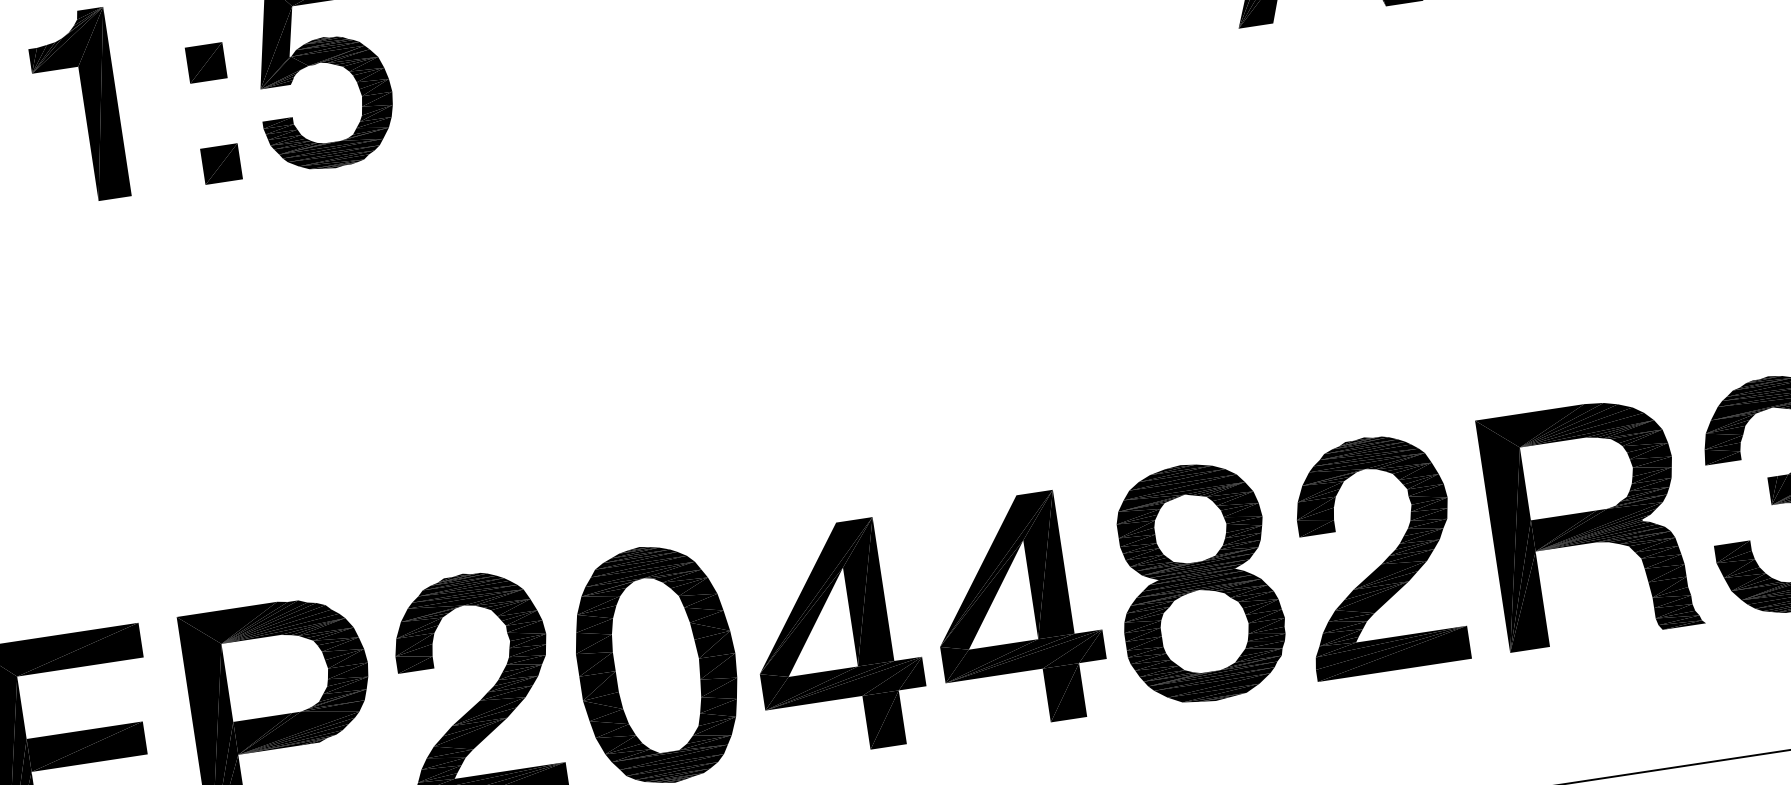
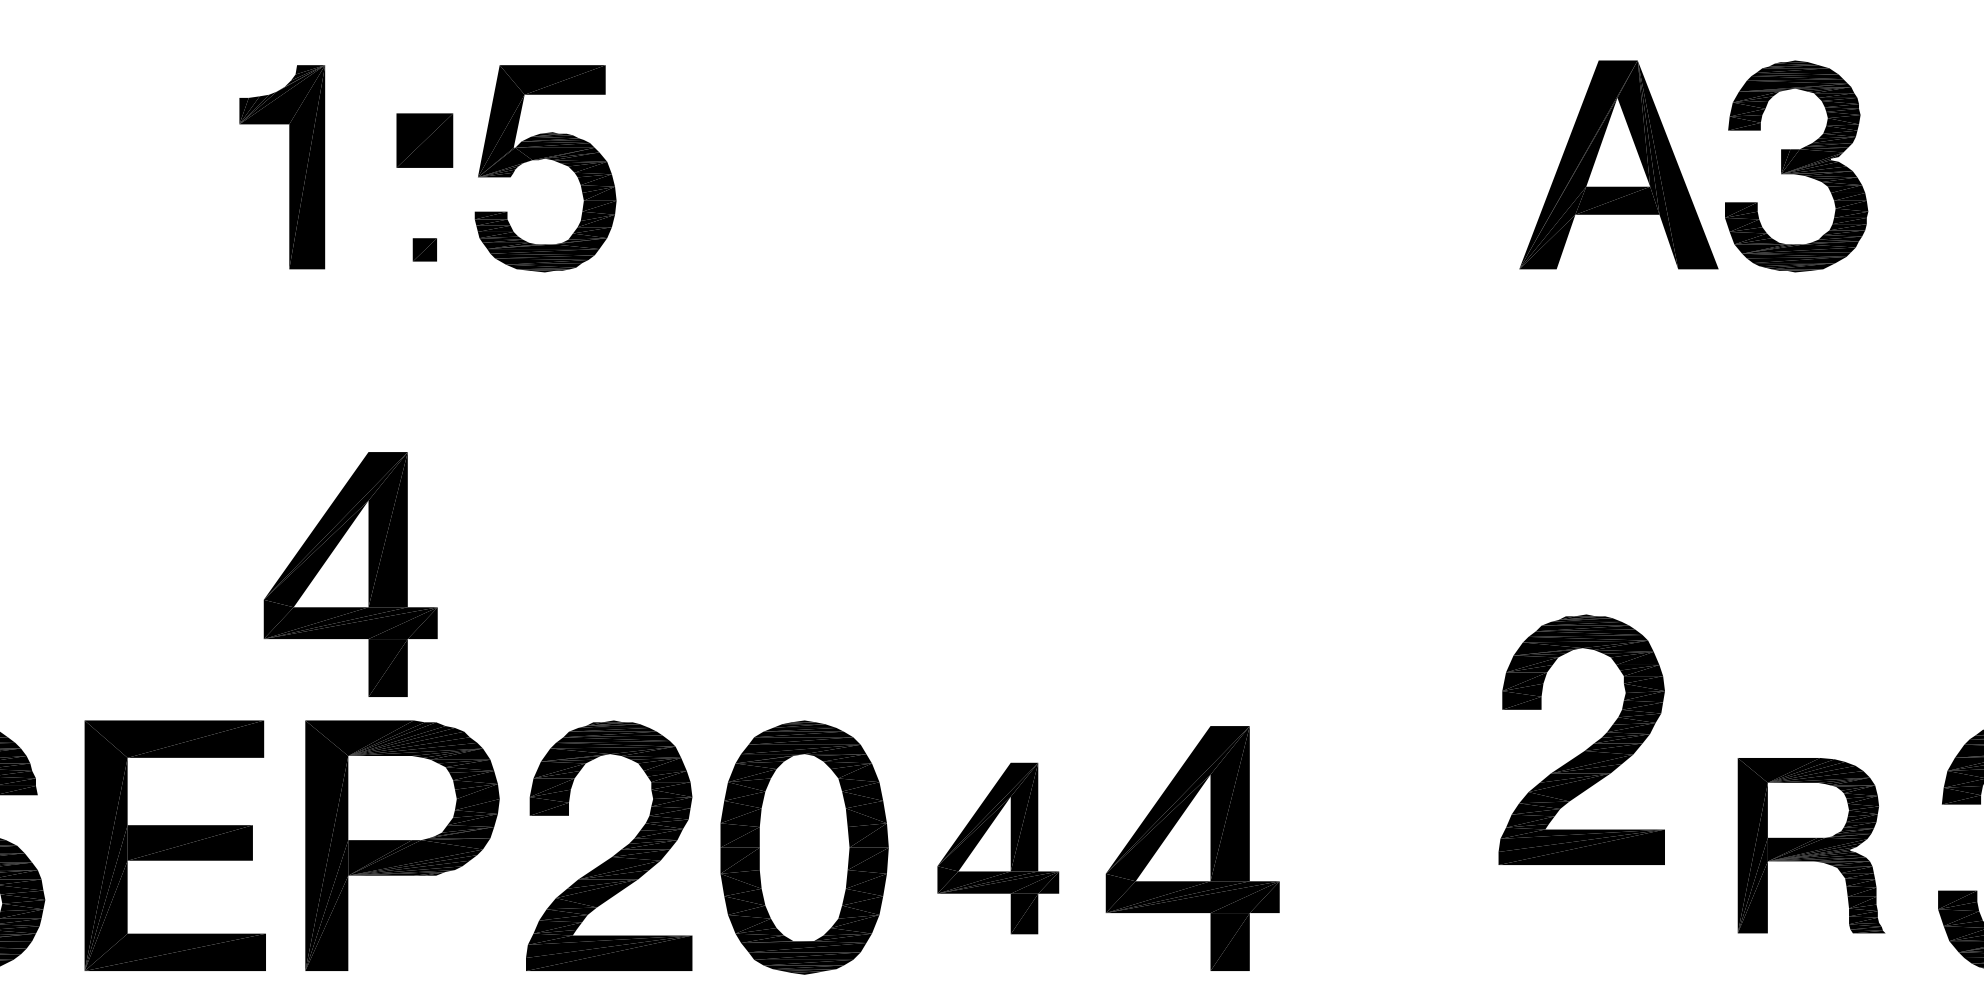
part: (205, 62) -> (424, 140), size x1.4
part: (221, 163) -> (424, 249), size x0.6
part: (198, 475) -> (350, 574), added
part: (1590, 521) -> (1811, 845), size x0.7
part: (1384, 560) -> (1588, 747), moved
part: (1198, 582) -> (1388, 847), removed
part: (837, 638) -> (998, 848), size x0.7

